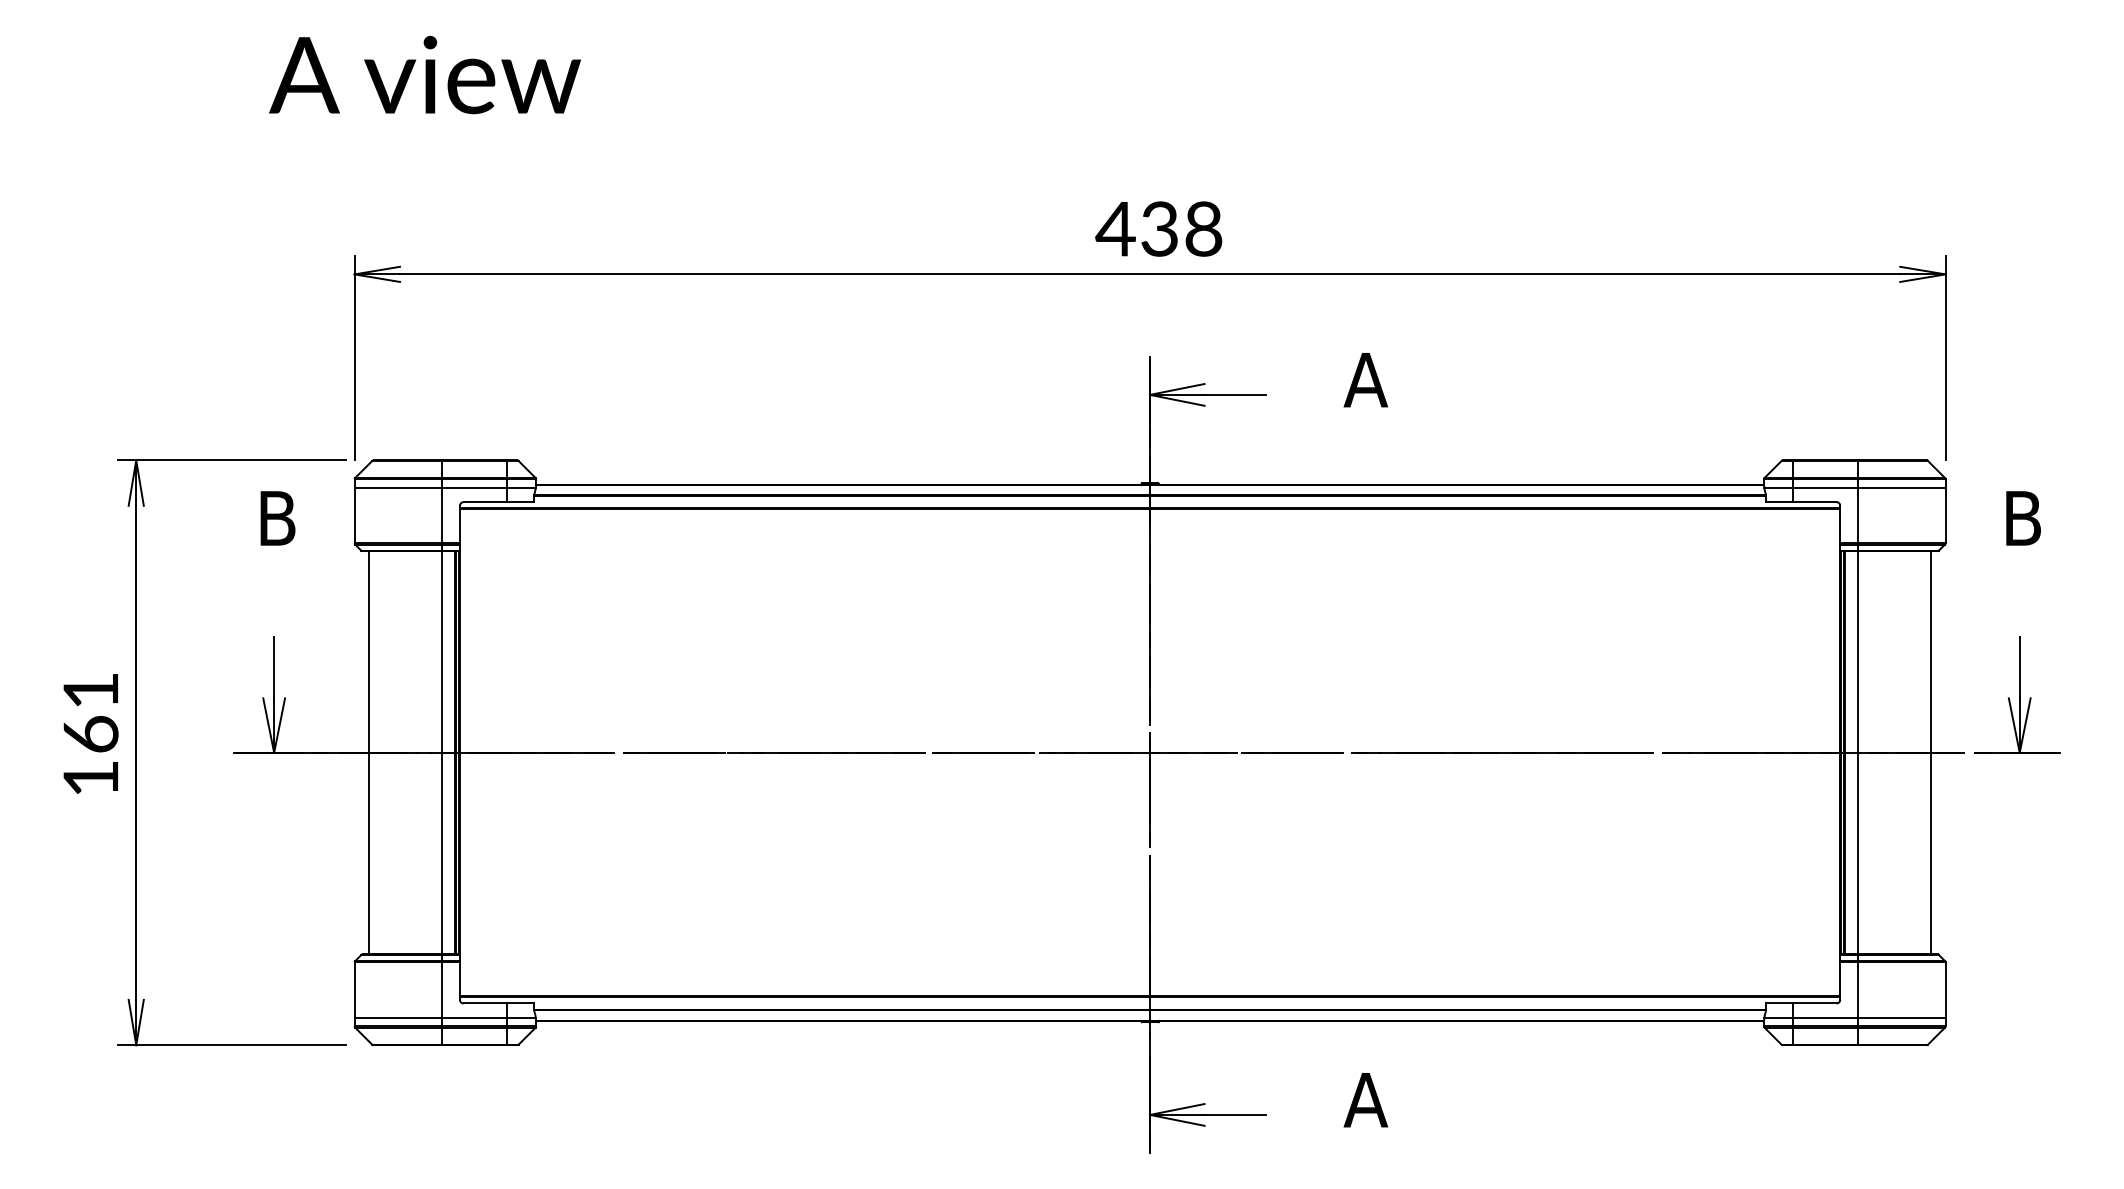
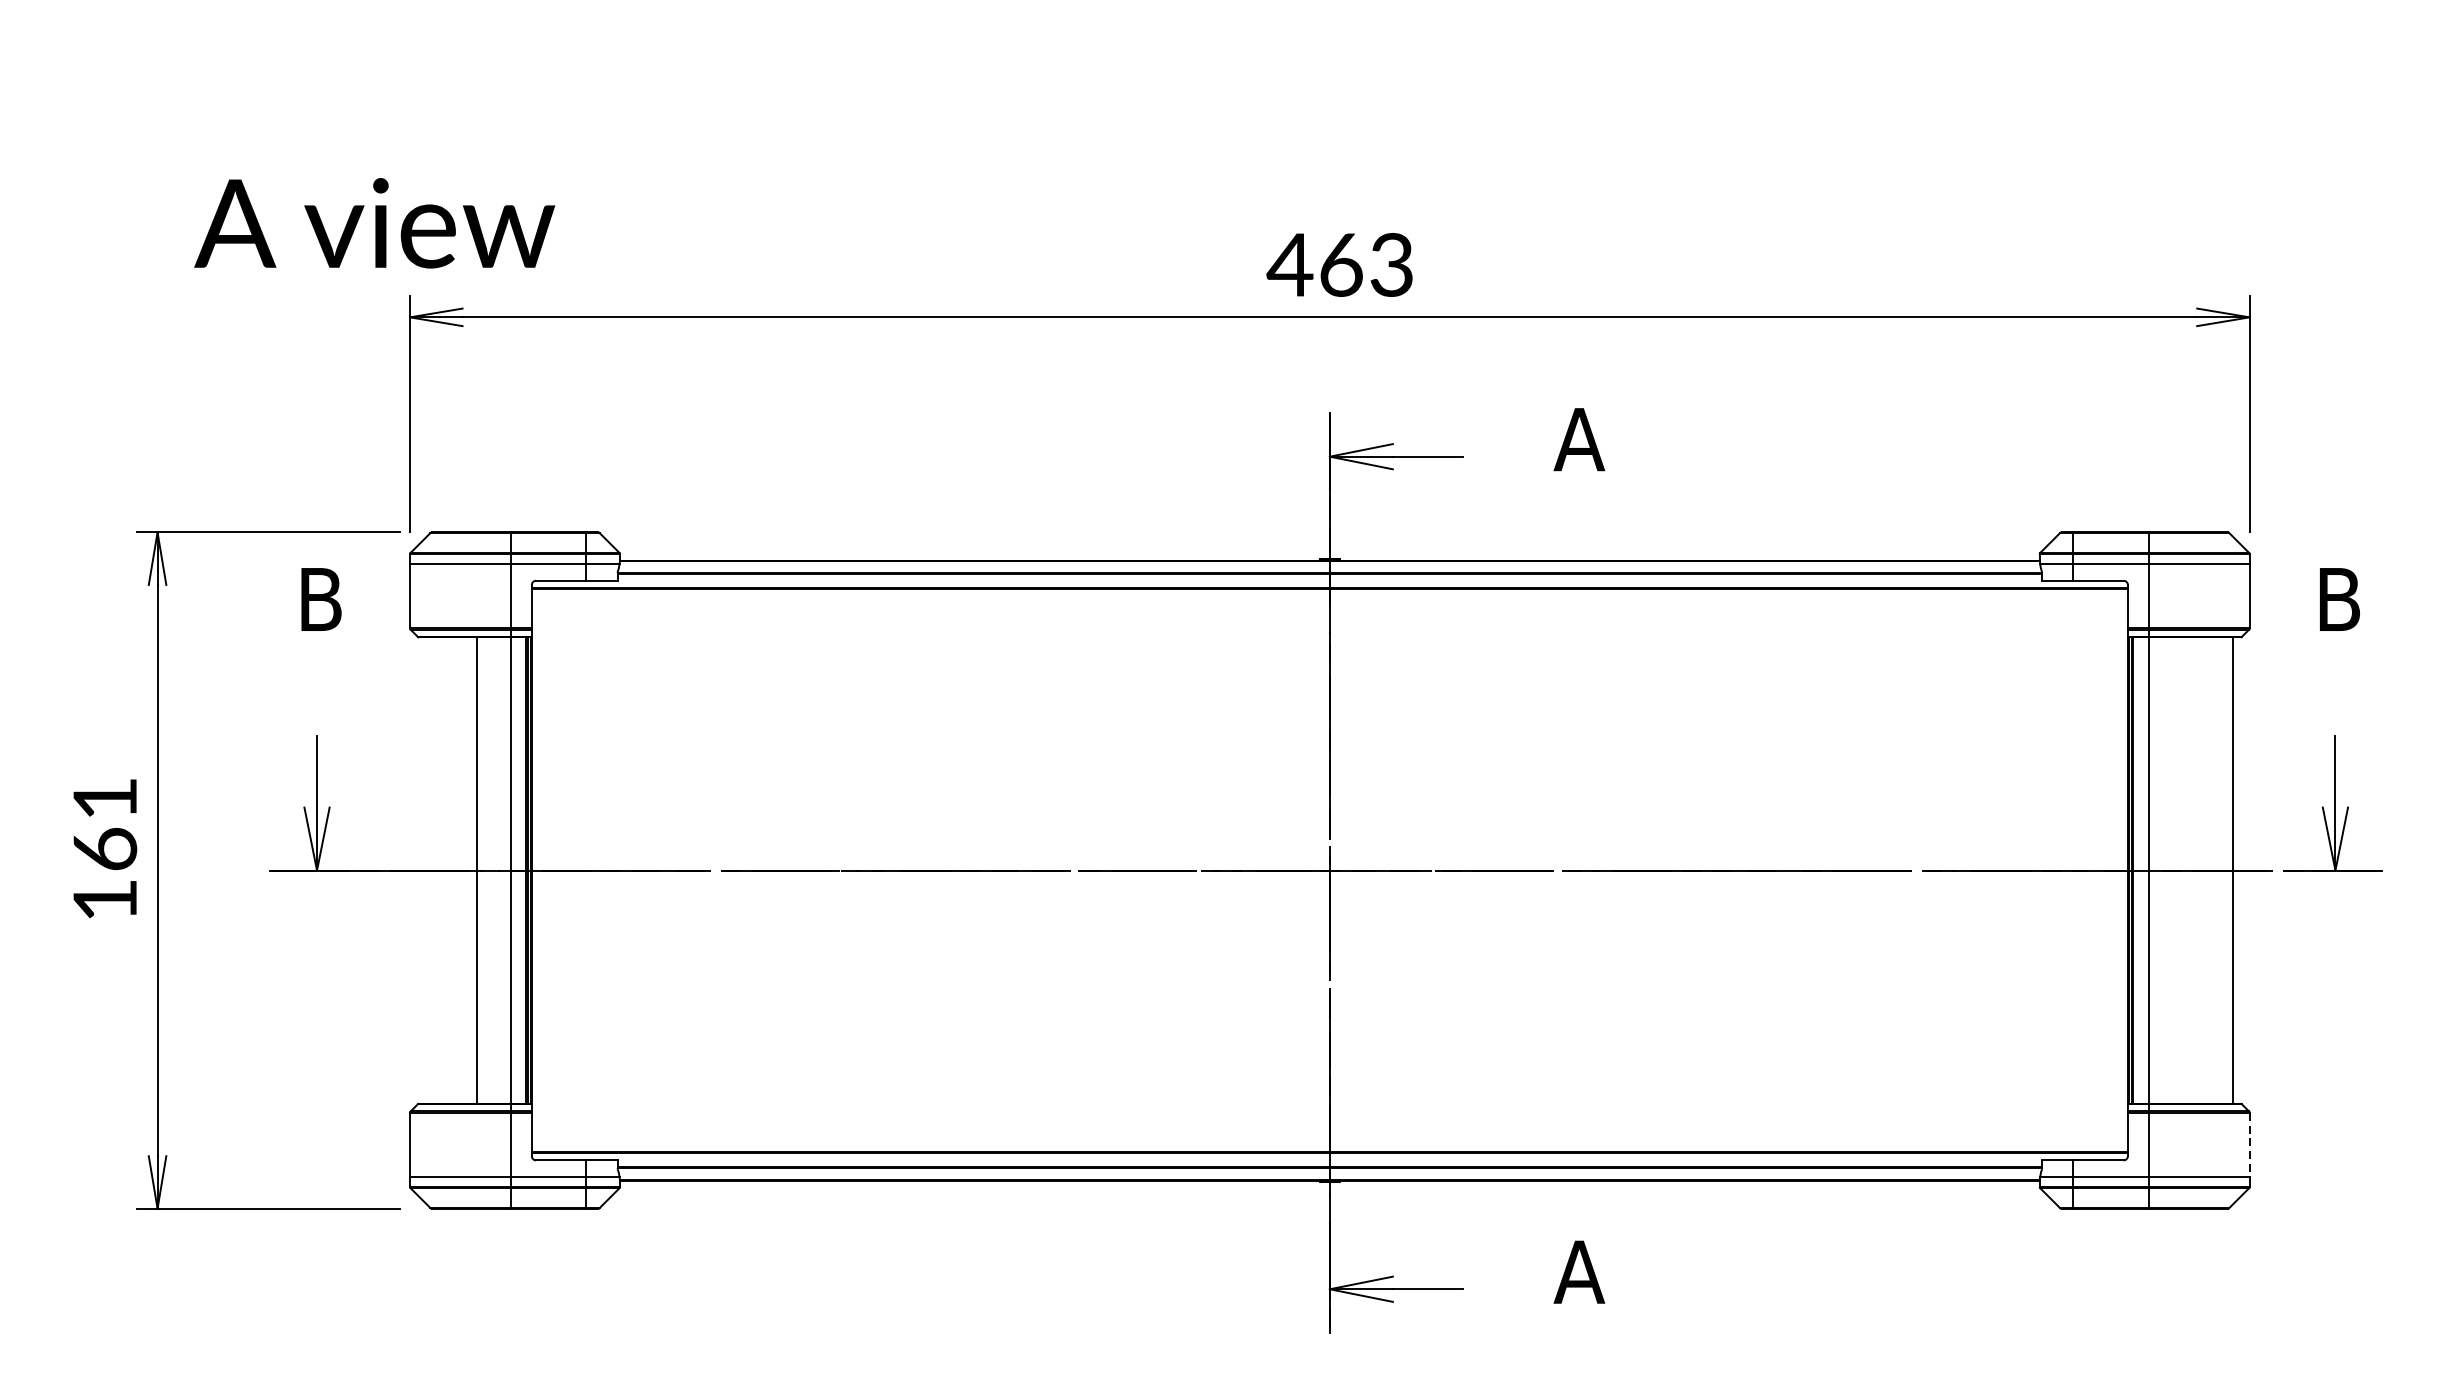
text: (424, 74) -> (374, 222), moved
text: (1181, 228) -> (1366, 264), 438 -> 463
line: (369, 752) -> (476, 870), moved
line: (1945, 990) -> (2249, 1145), solid -> dashed

